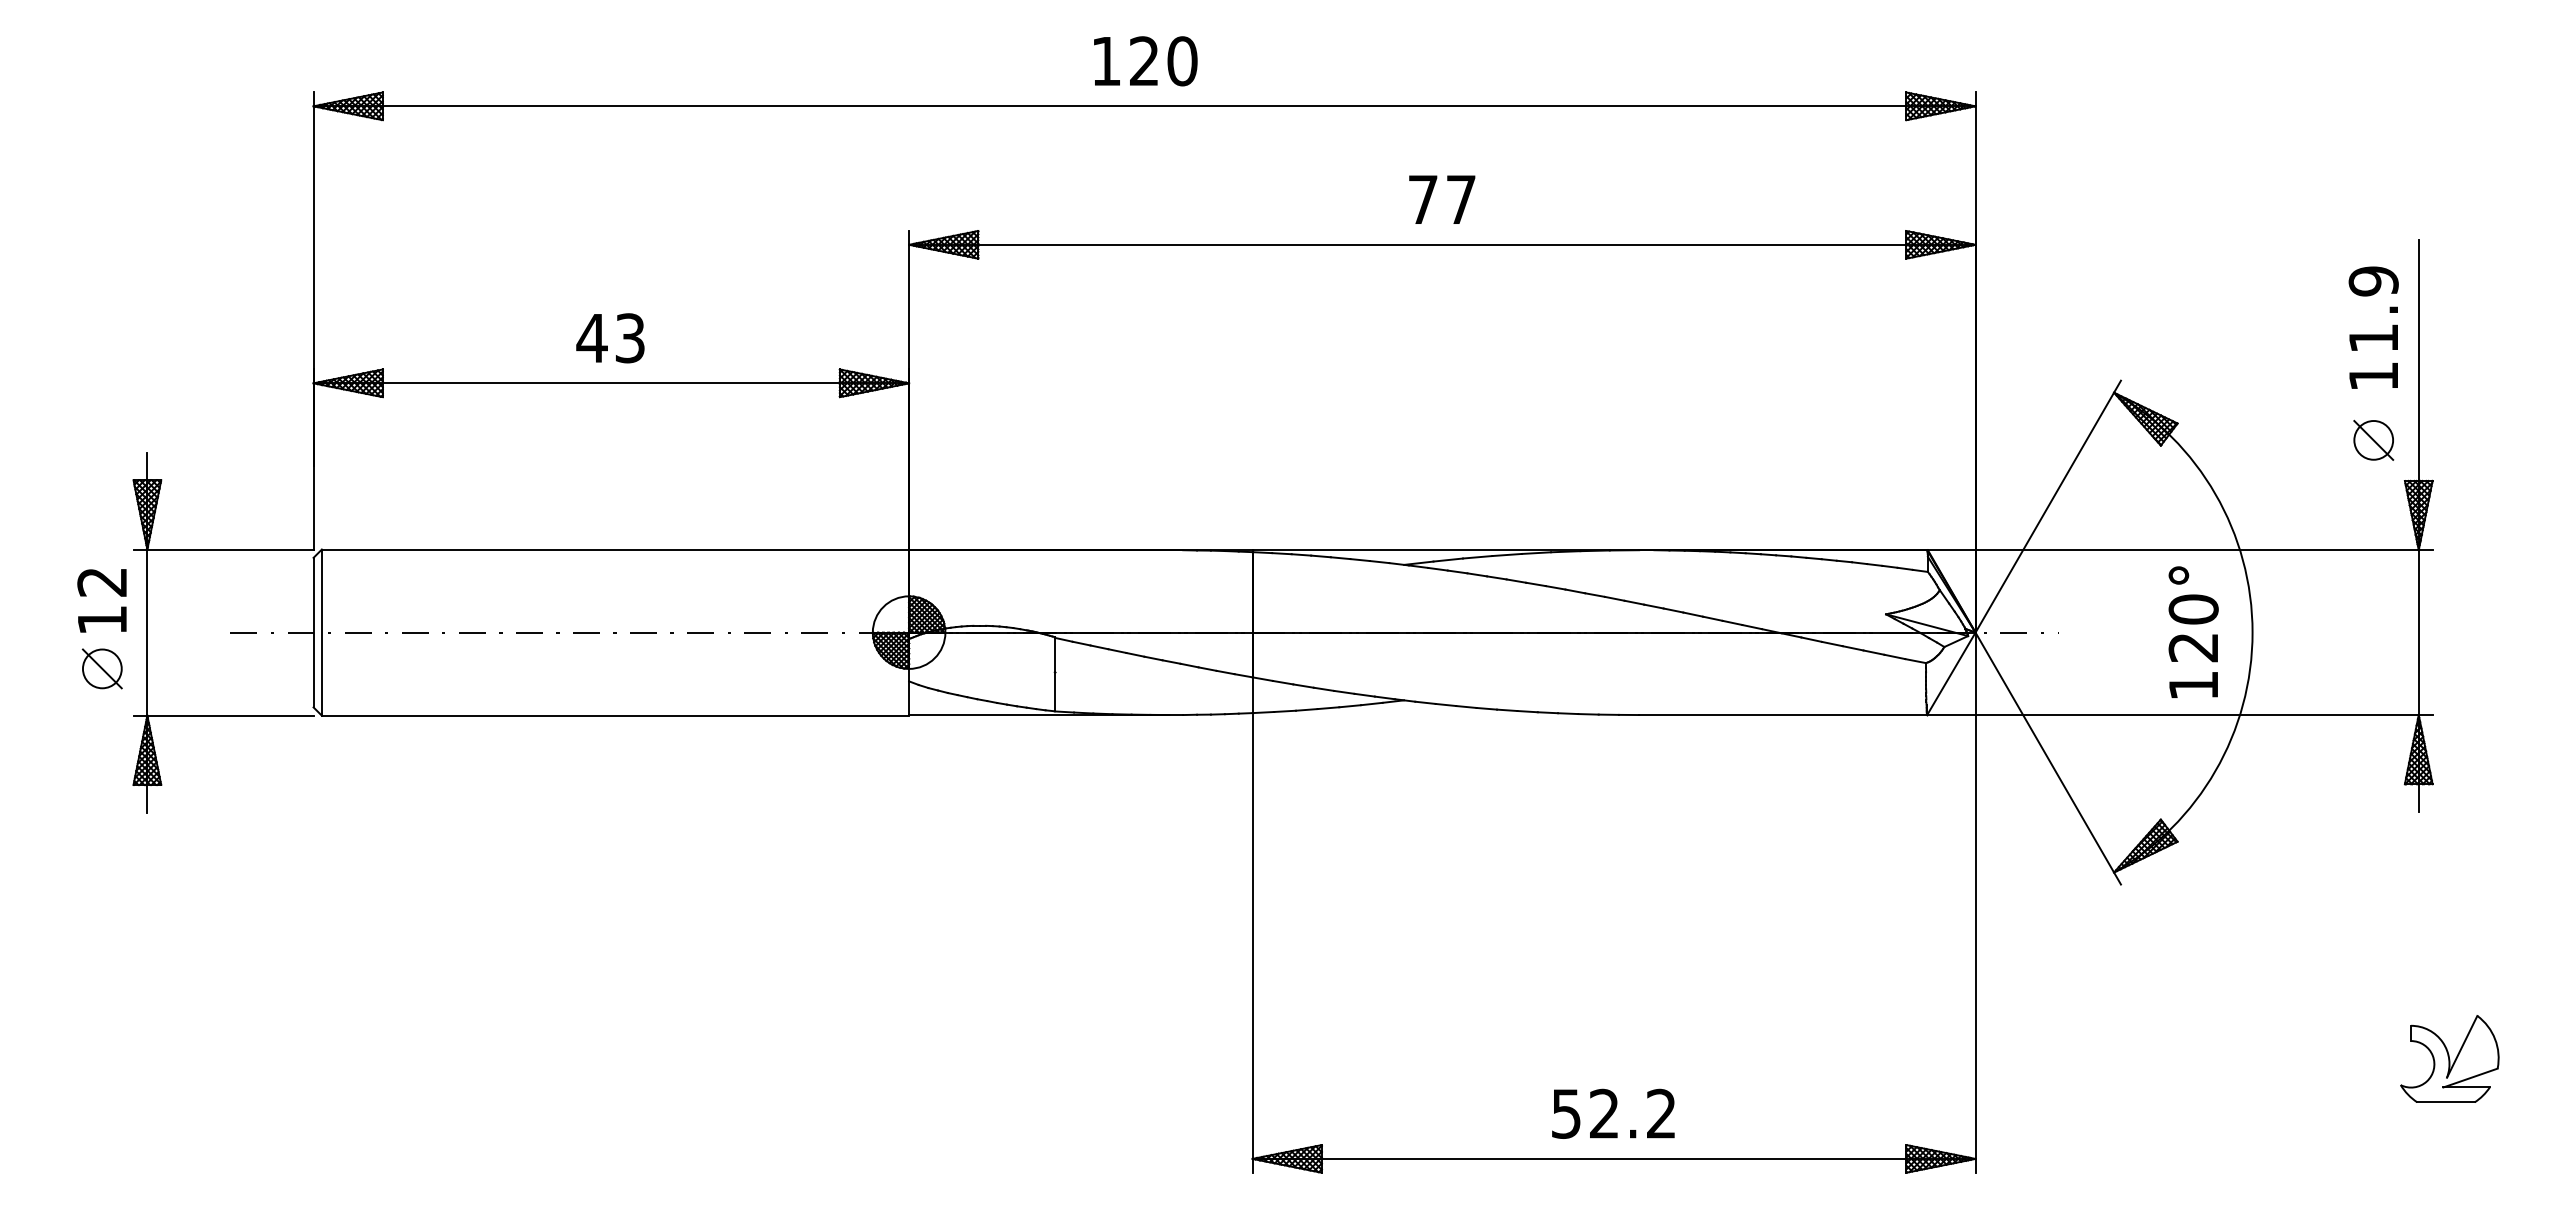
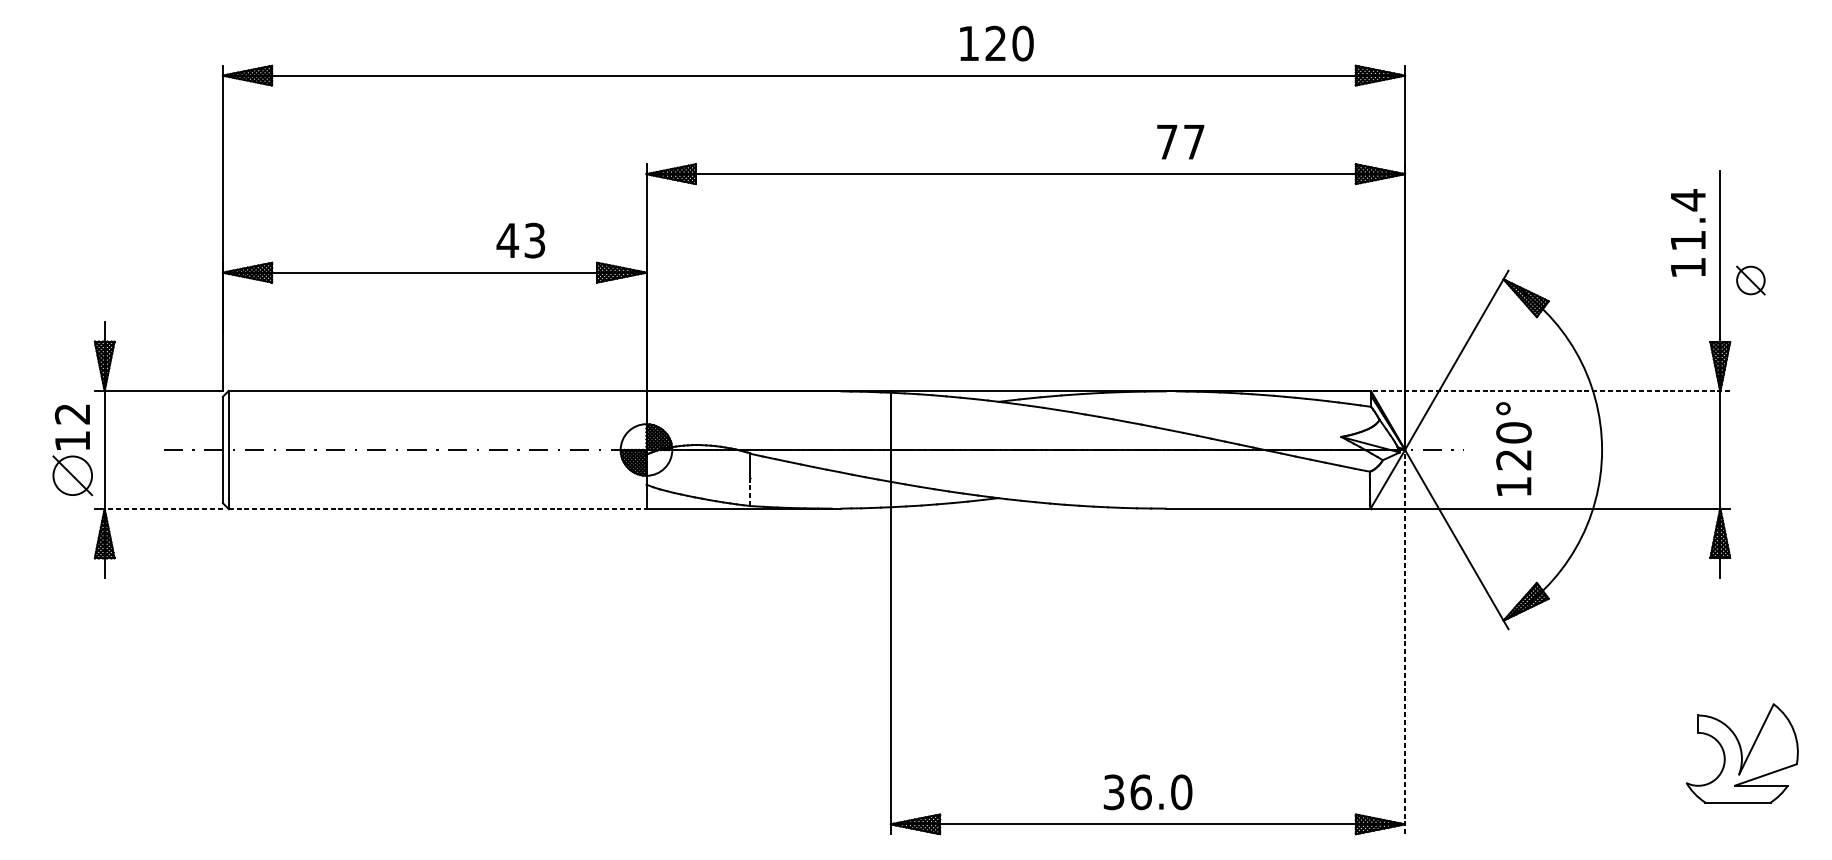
text: (1145, 61) -> (996, 43), moved
text: (1442, 199) -> (1180, 141), moved
text: (2373, 281) -> (1688, 200), 11.9 -> 11.4
text: (610, 338) -> (520, 240), moved
part: (2373, 439) -> (1750, 279), moved
line: (2179, 550) -> (1550, 391), solid -> dashed
text: (2193, 631) -> (1513, 448), moved
part: (101, 668) -> (72, 475), size x1.4
line: (1054, 691) -> (749, 491), solid -> dashed
line: (229, 715) -> (163, 508), solid -> dashed
line: (615, 715) -> (437, 508), solid -> dashed
line: (1975, 902) -> (1405, 641), solid -> dashed
part: (2449, 1058) -> (1742, 752), size x1.6
text: (1614, 1113) -> (1148, 792), 52.2 -> 36.0

